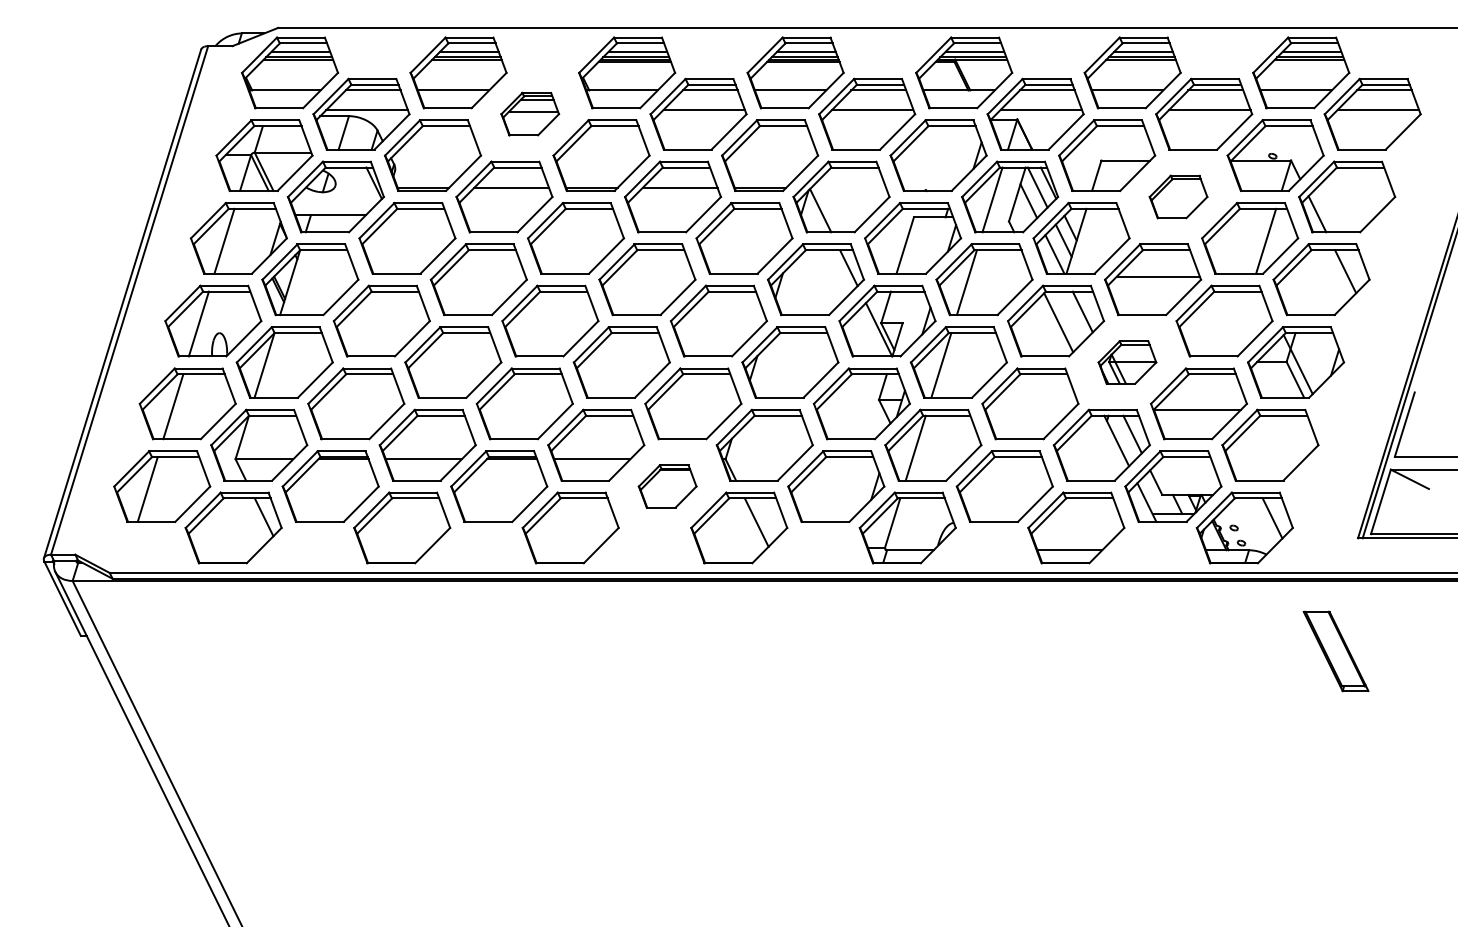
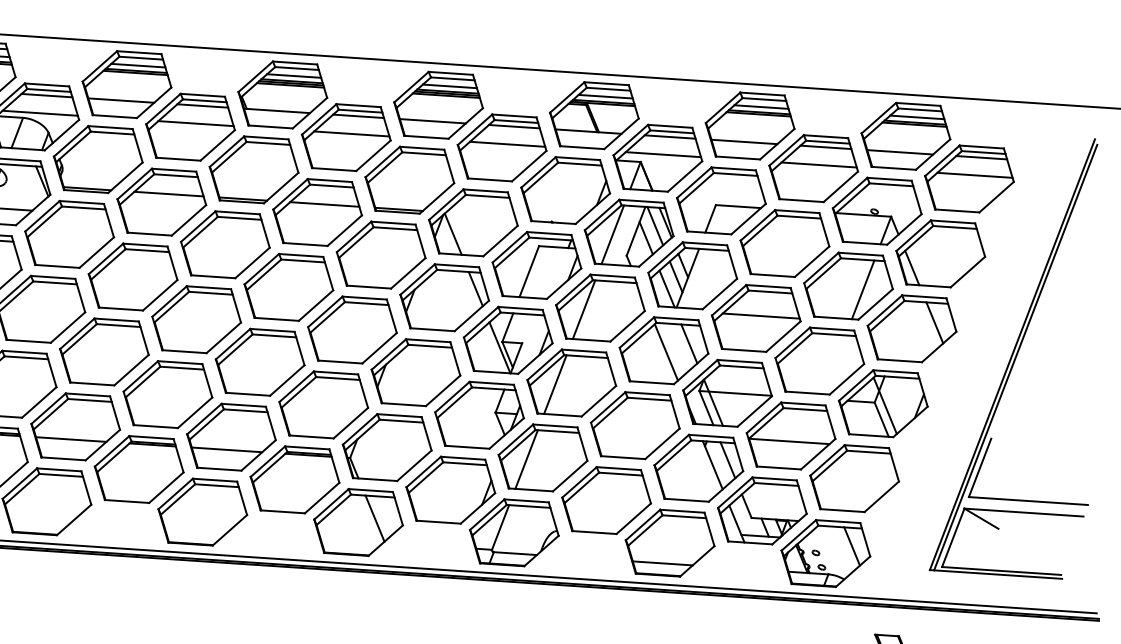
part: (530, 113) -> (191, 126), size x1.67
part: (1178, 196) -> (784, 243), size x1.67
part: (1127, 362) -> (727, 393), size x1.67
part: (667, 486) -> (294, 479), size x1.67

